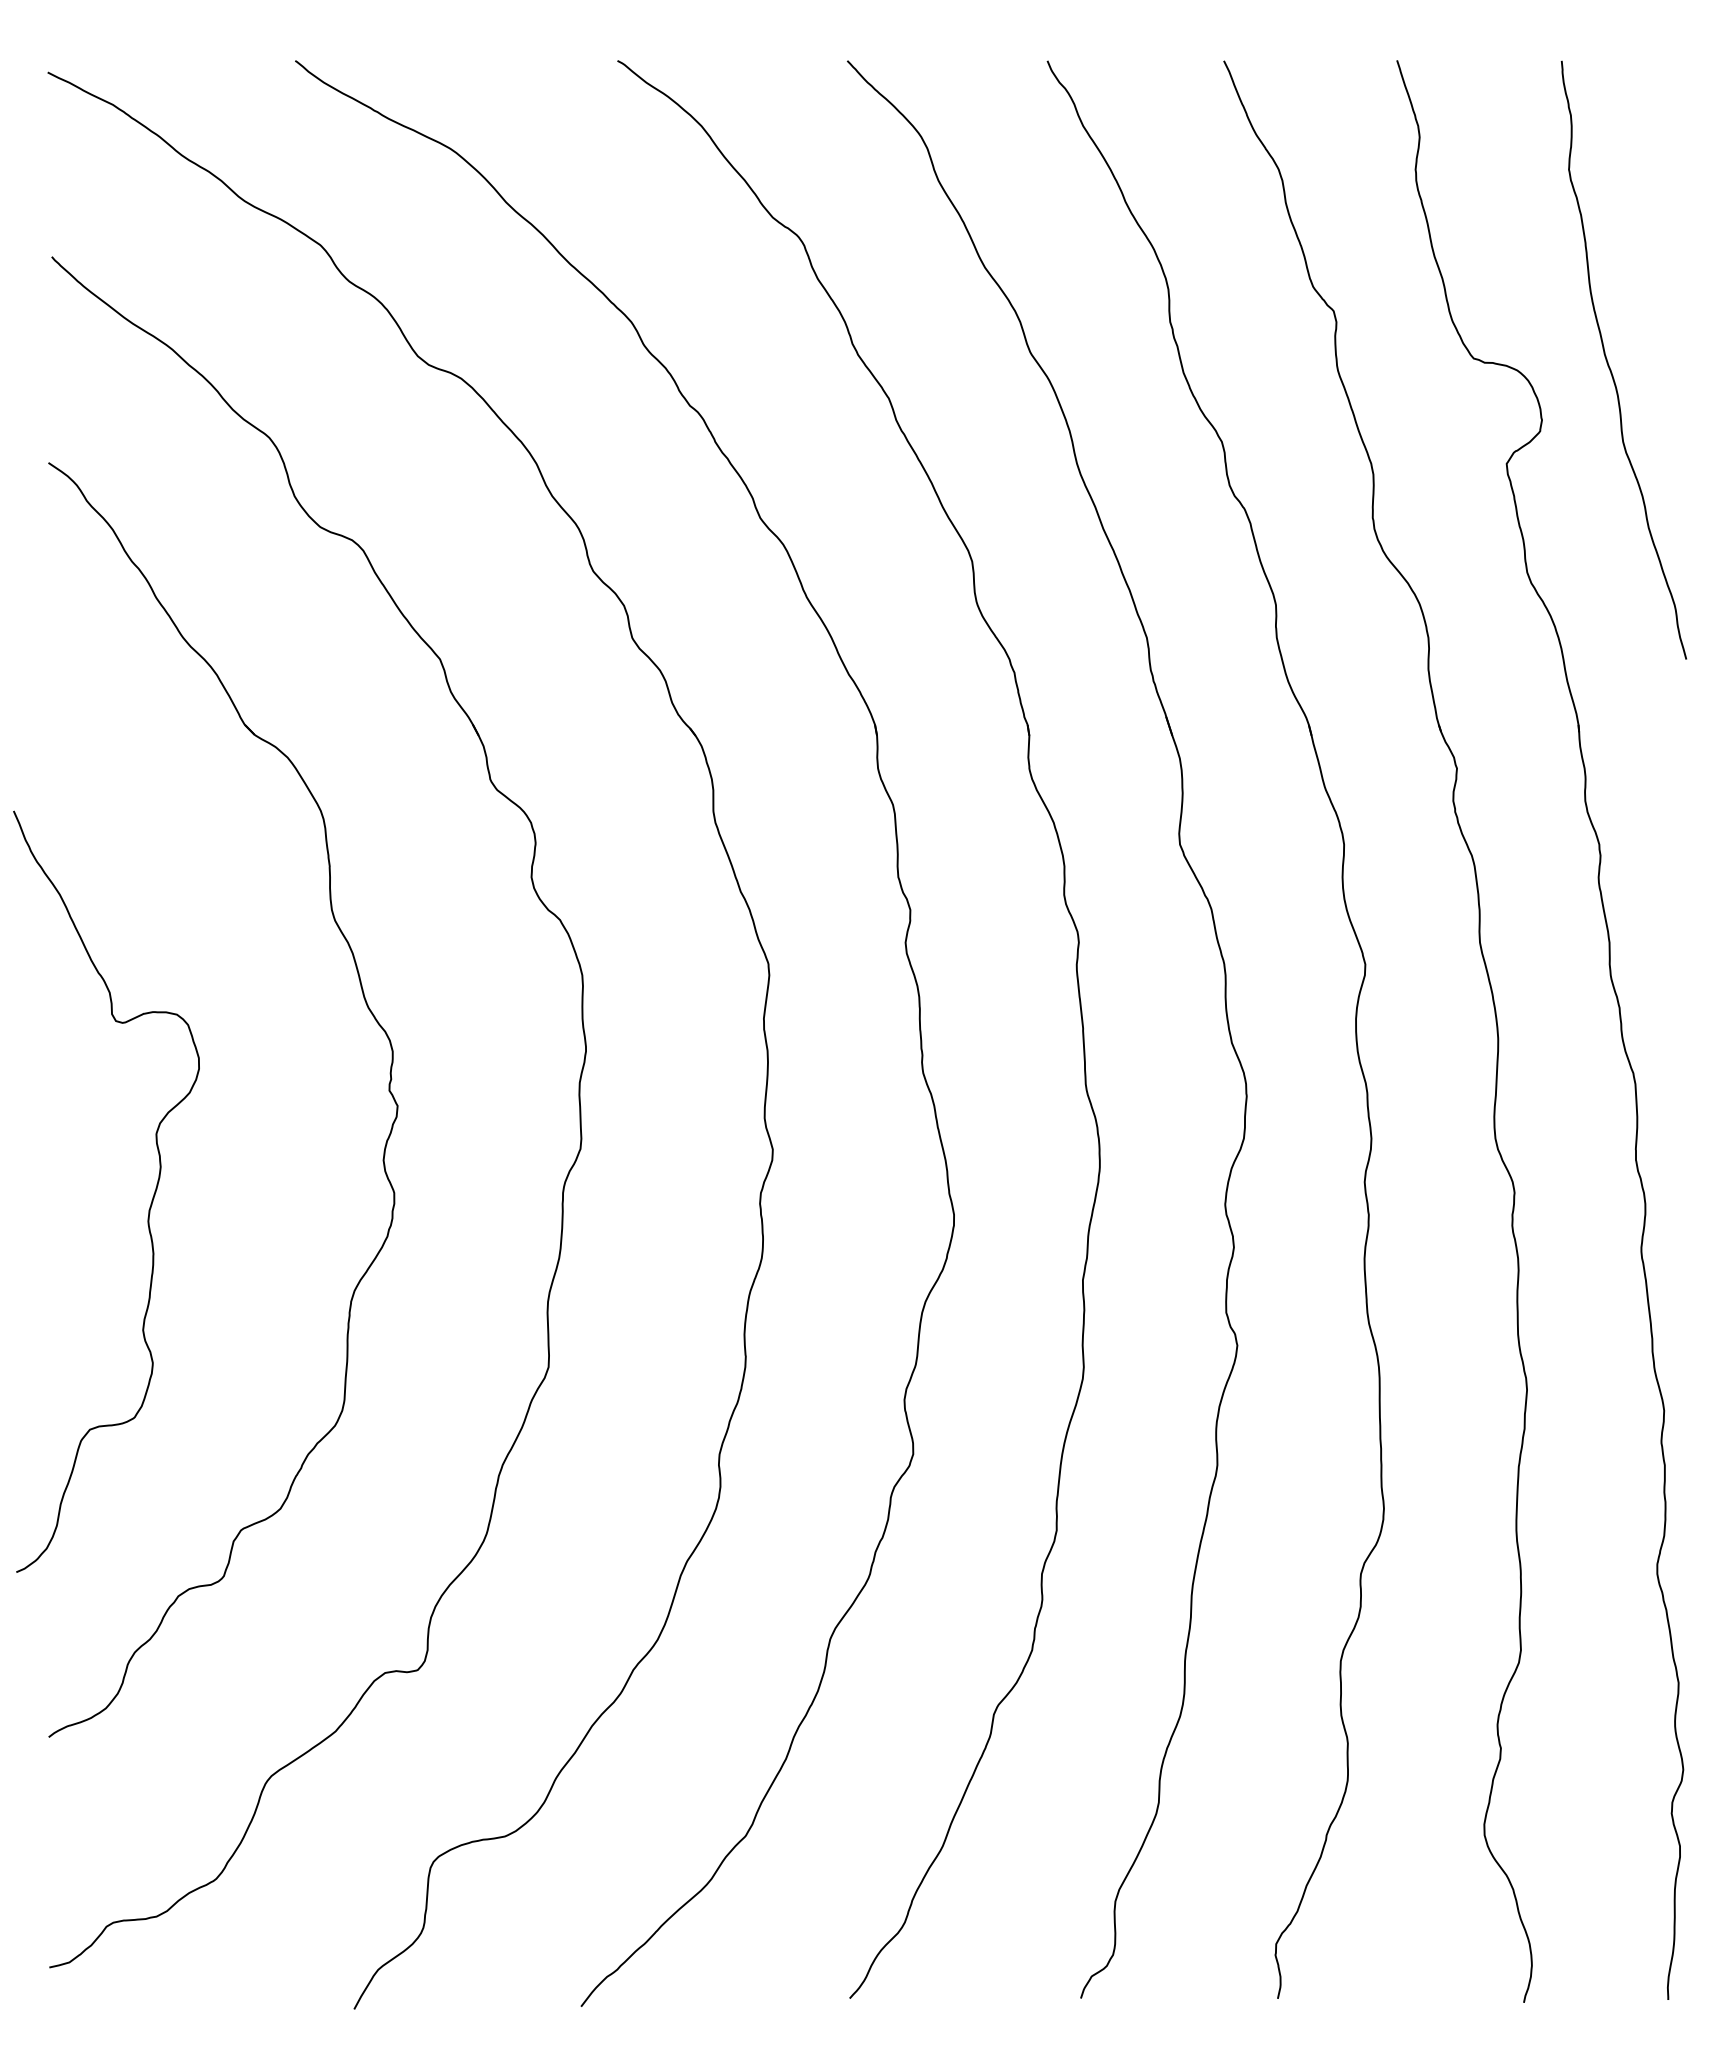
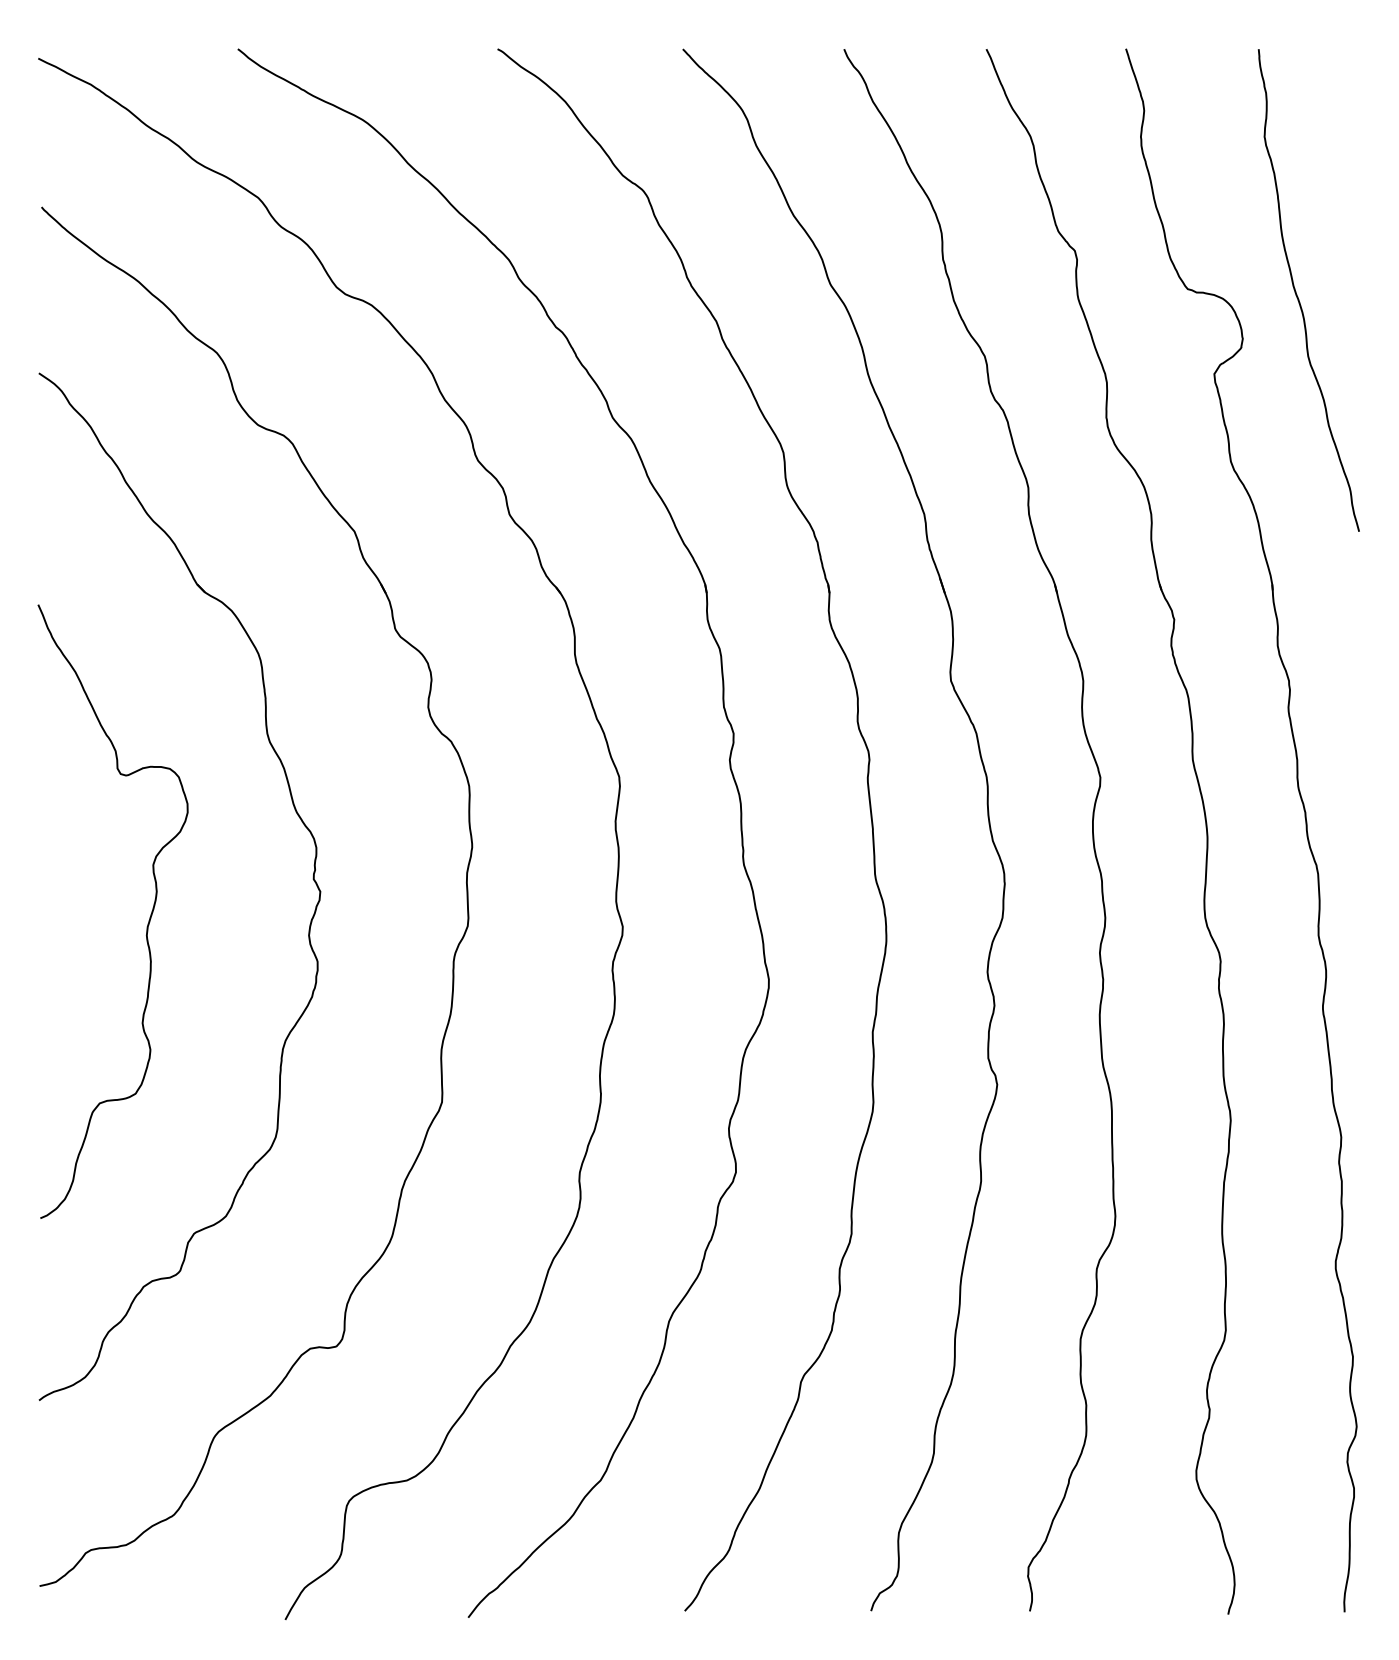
curve: (150, 1203) -> (148, 921), moved

